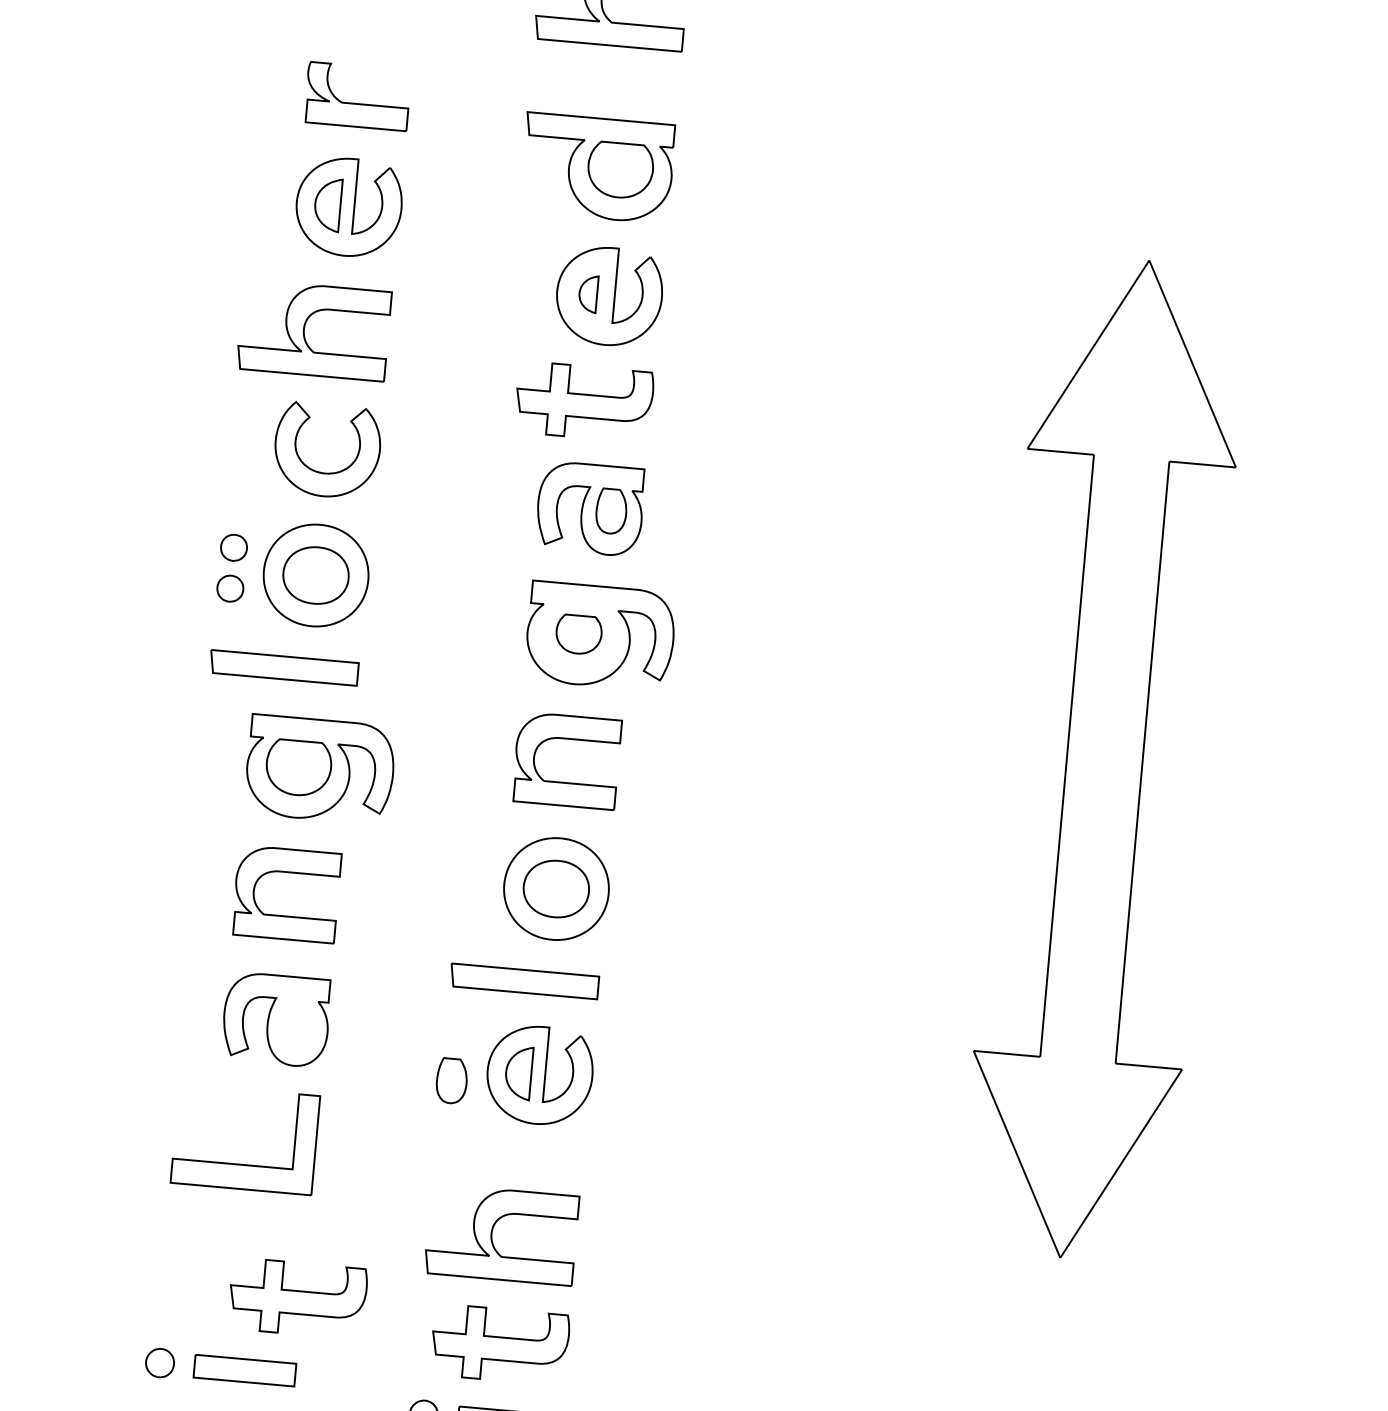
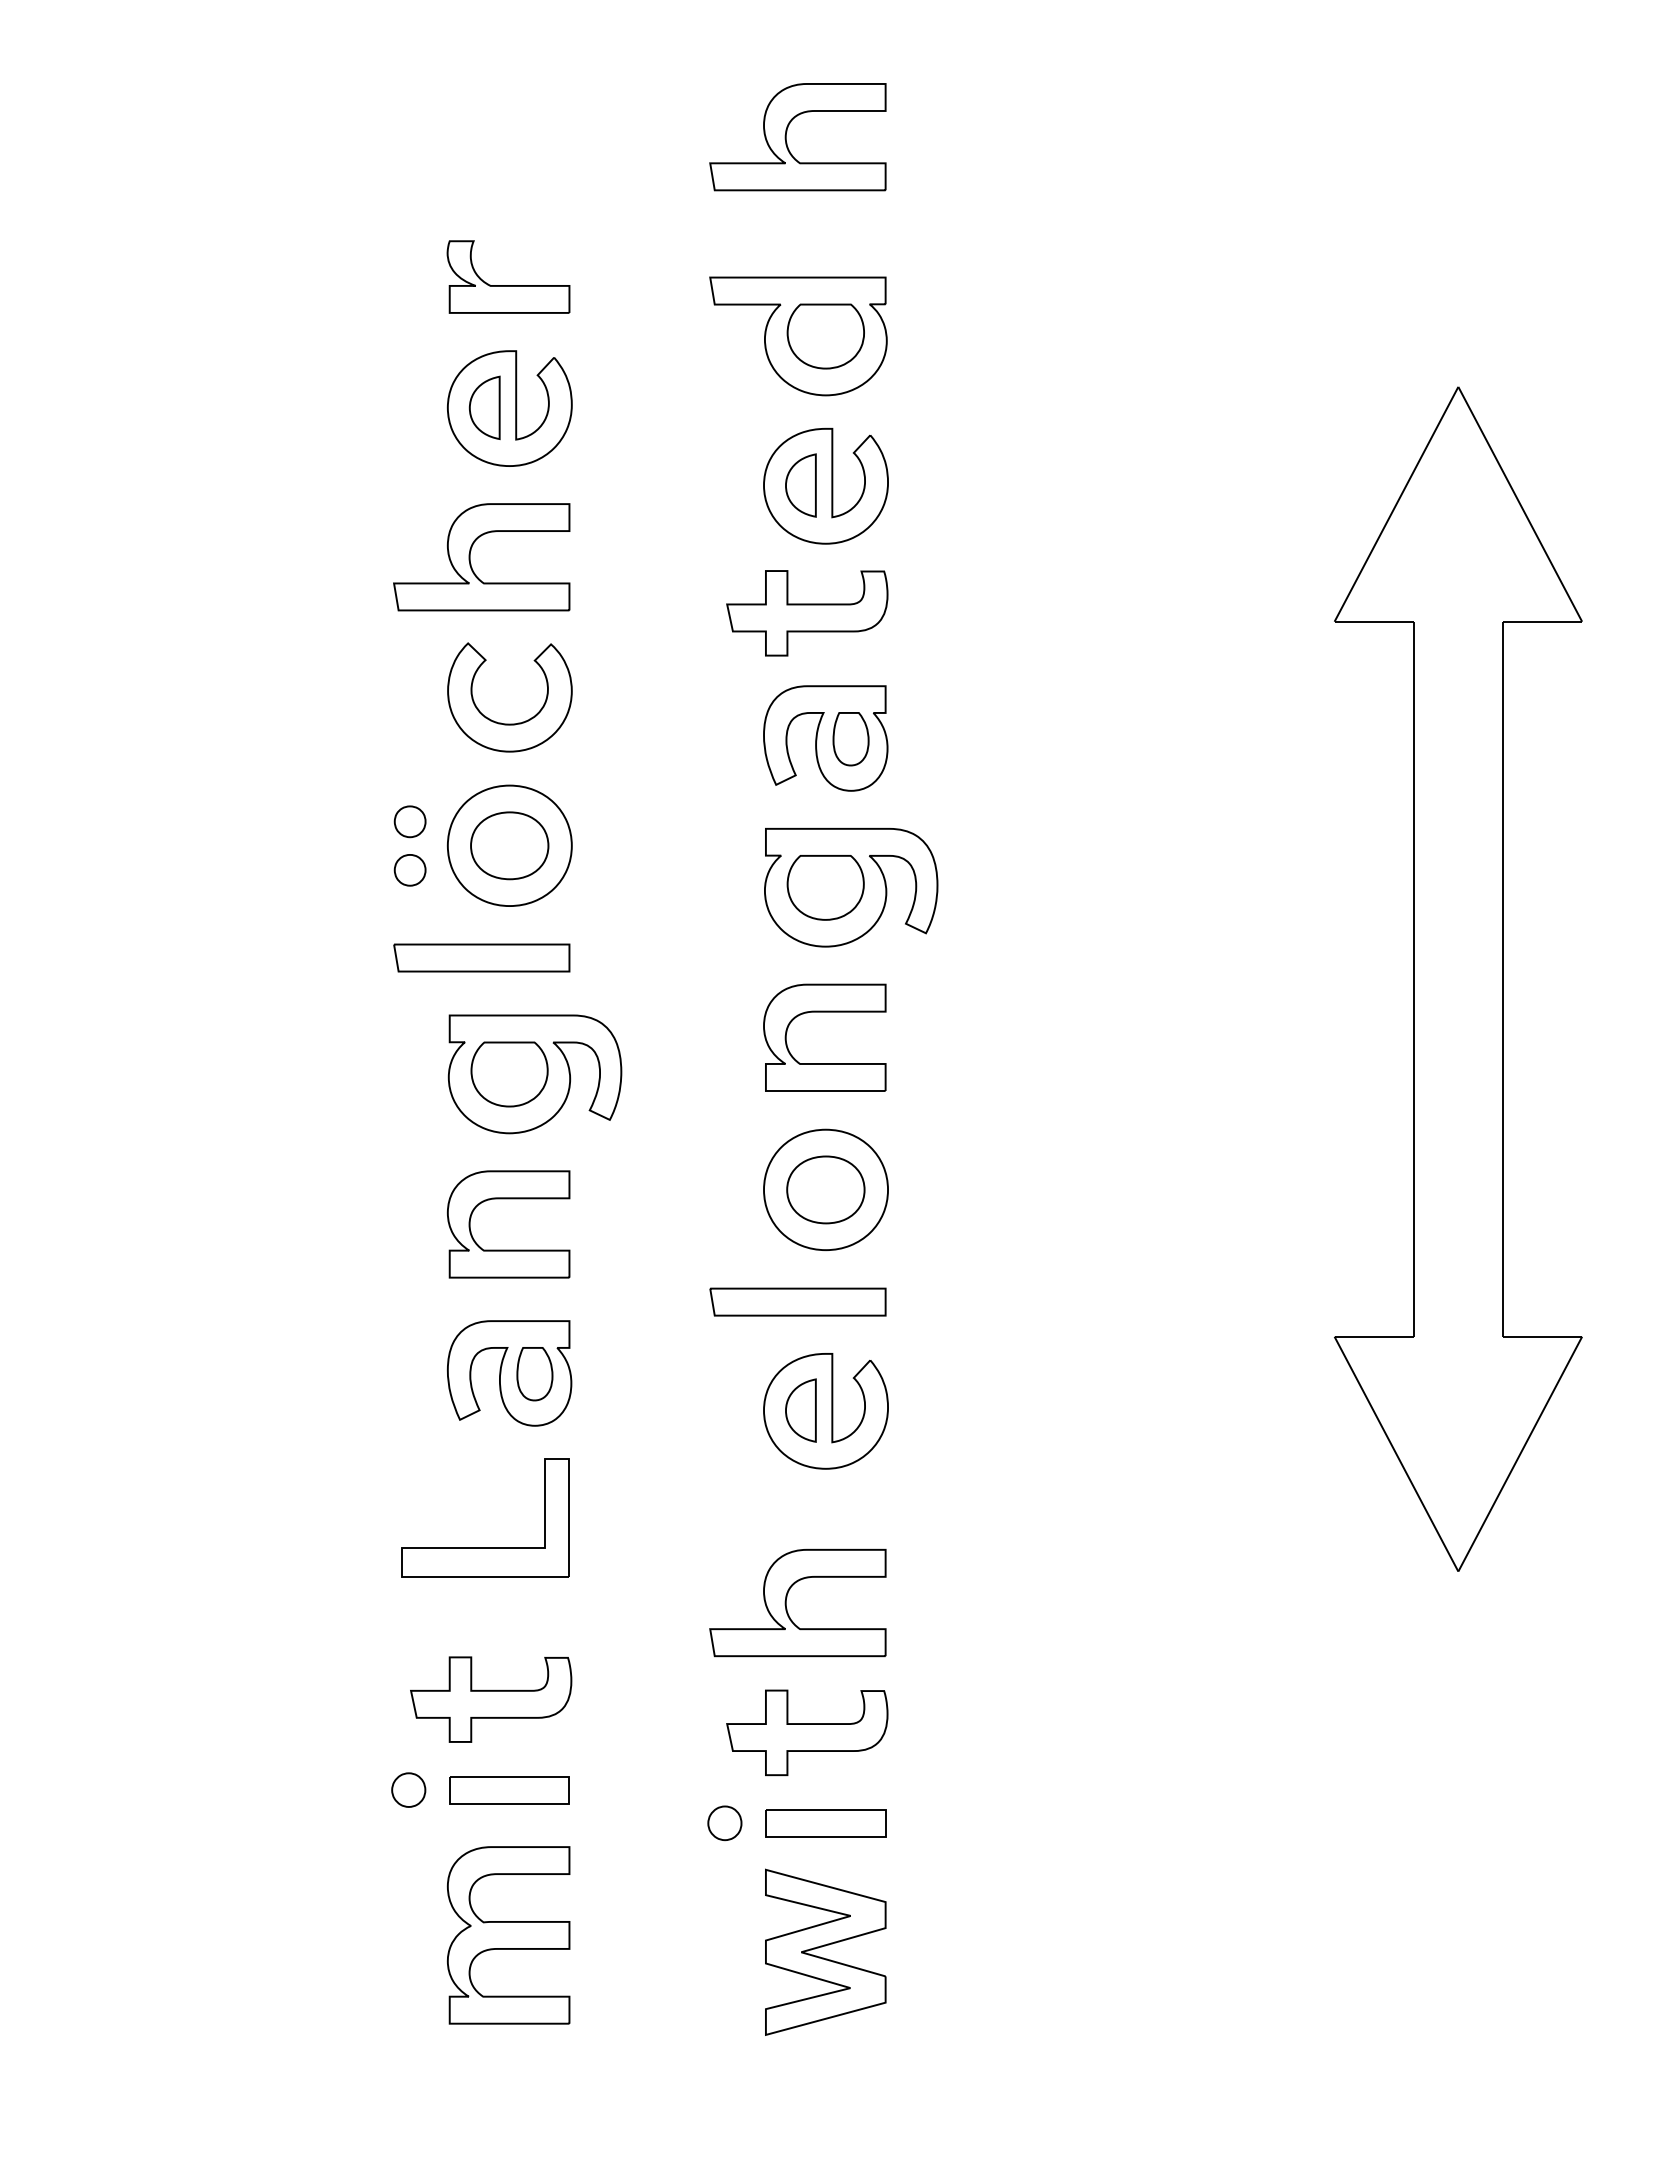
part: (587, 293) -> (800, 485), size x1.43
part: (578, 634) -> (825, 887), size x1.43
part: (451, 1081) -> (534, 1374), moved
part: (297, 1298) -> (491, 1699), moved

